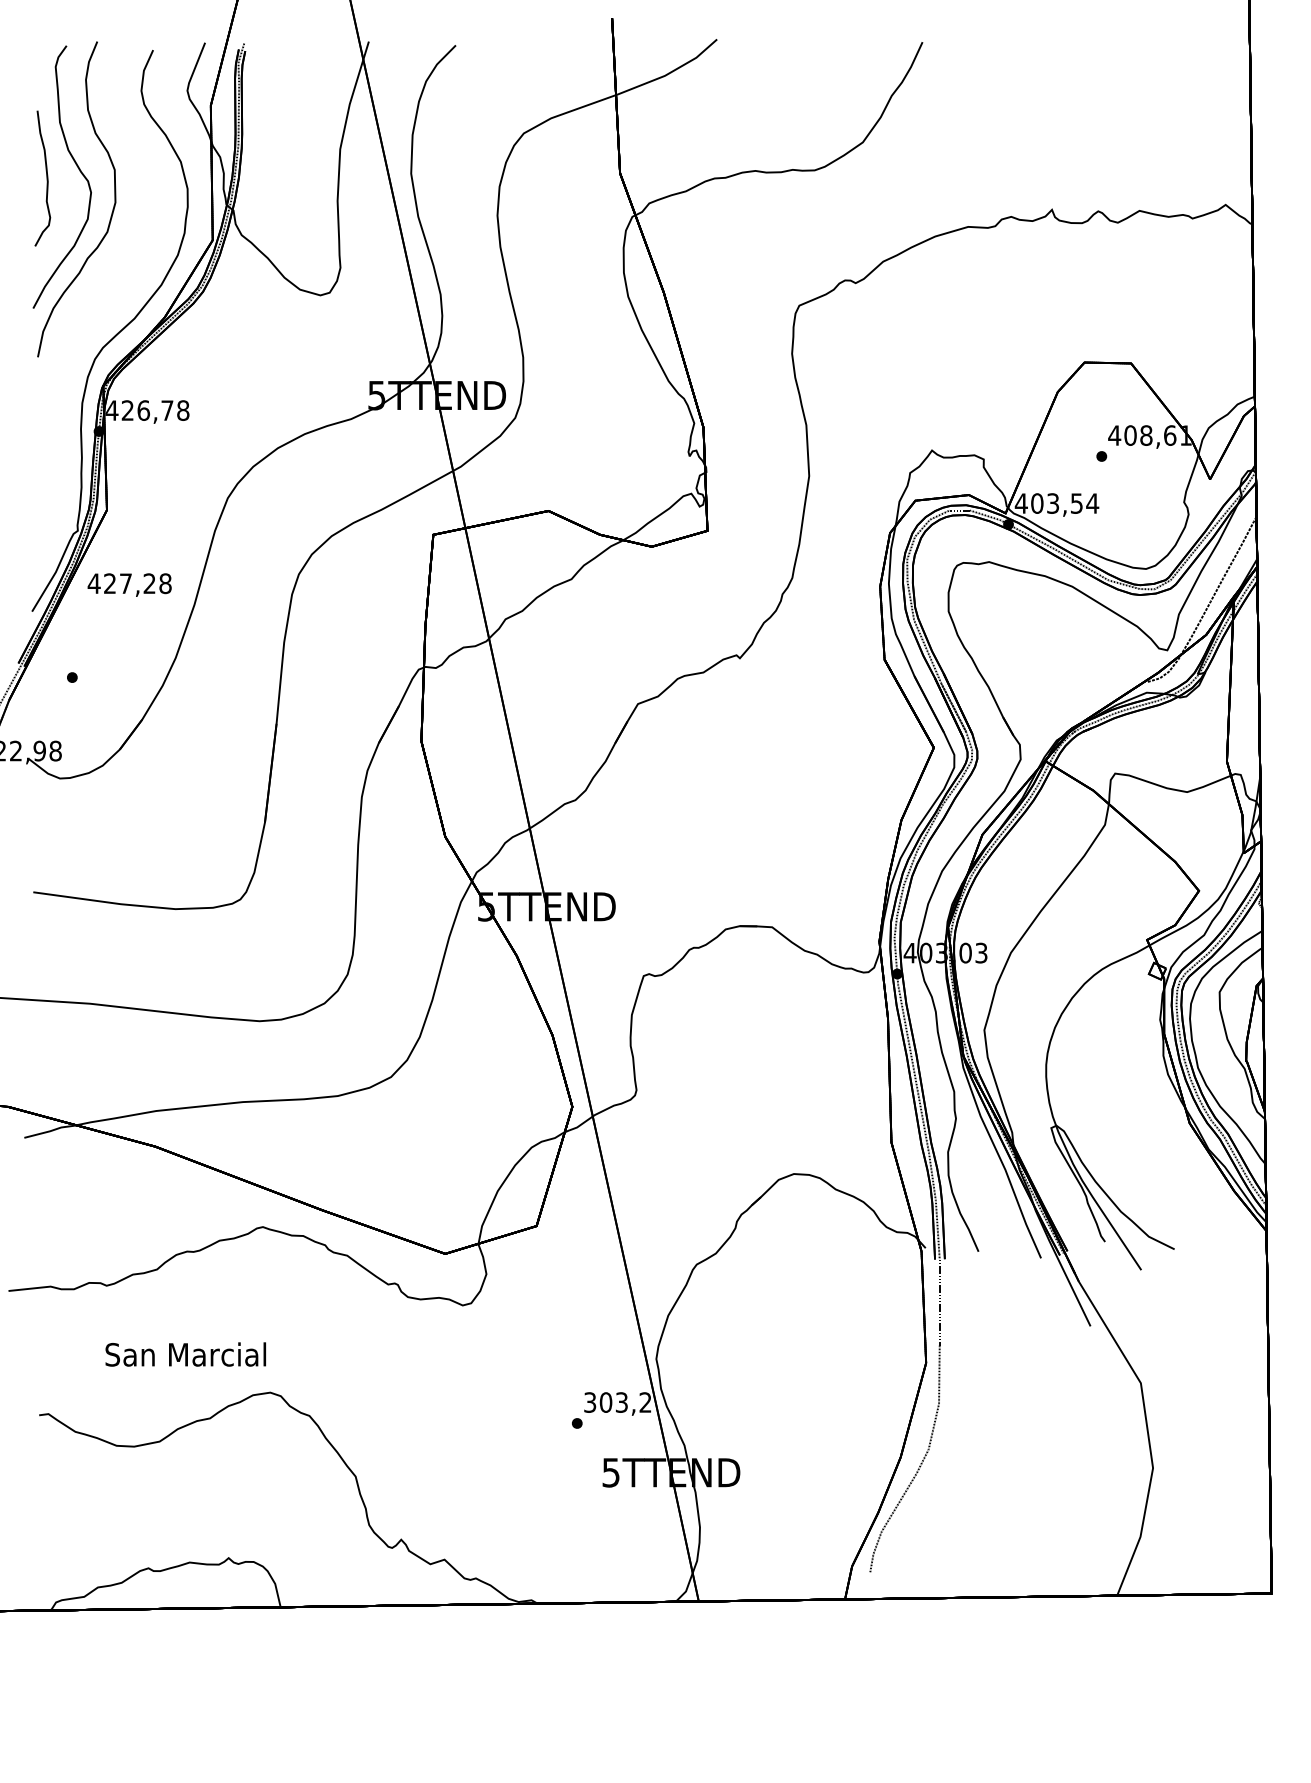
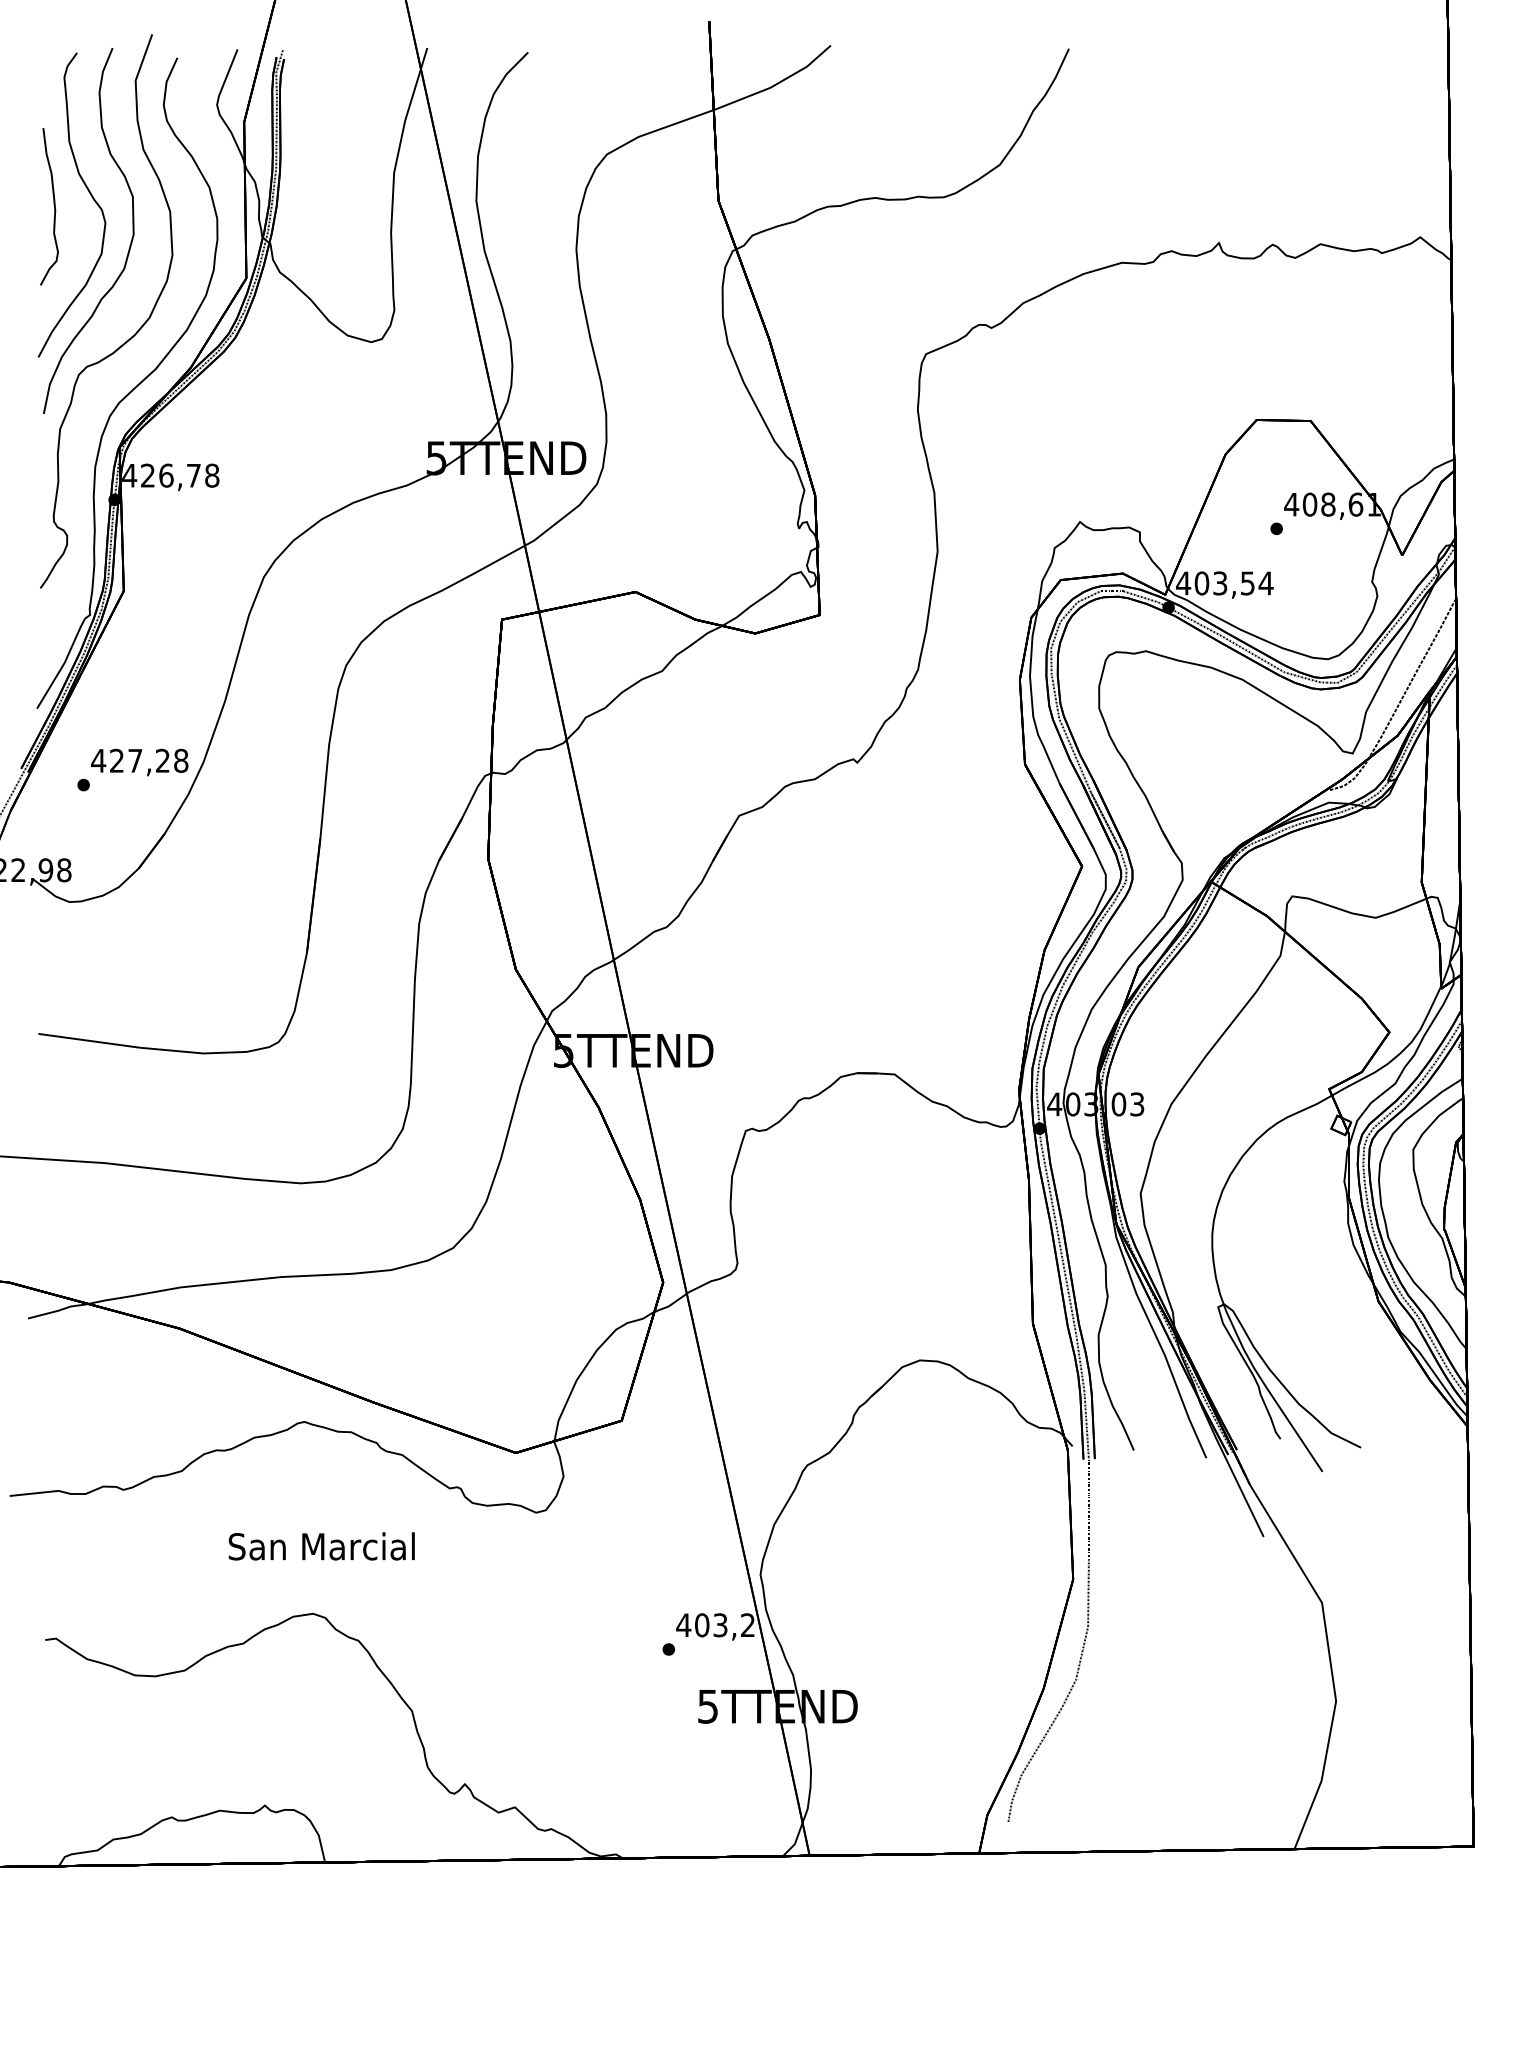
curve: (109, 293) -> (126, 339), added
text: (129, 584) -> (139, 761), moved
text: (185, 1354) -> (321, 1546), moved
text: (589, 1402) -> (683, 1625), 303,2 -> 403,2

